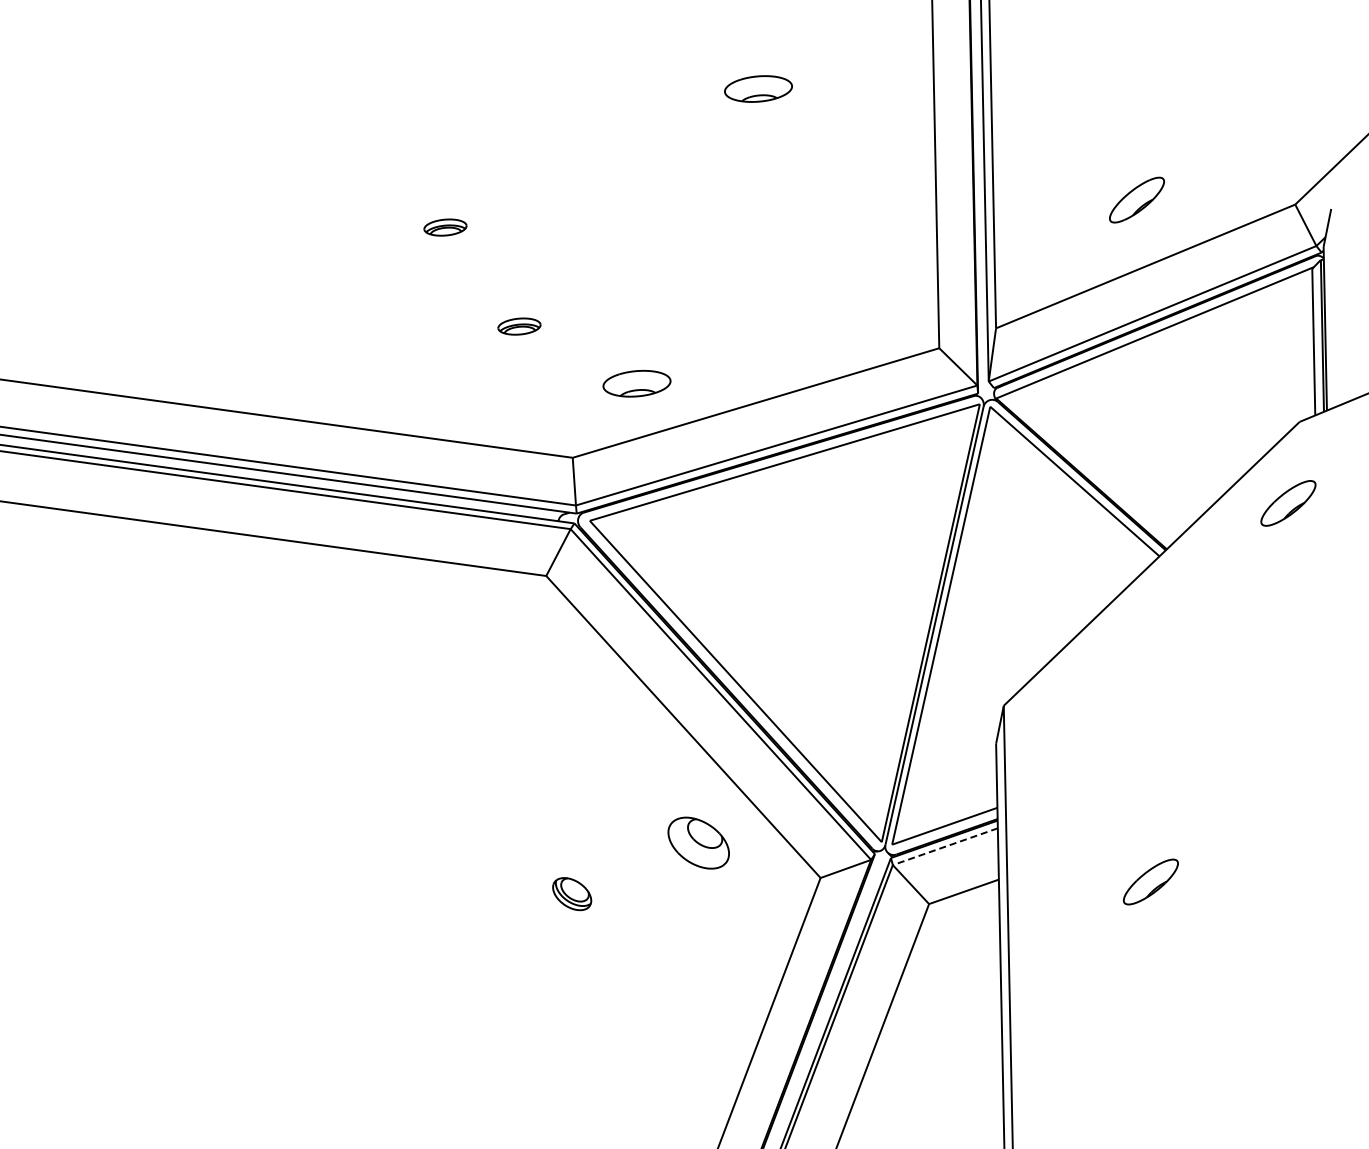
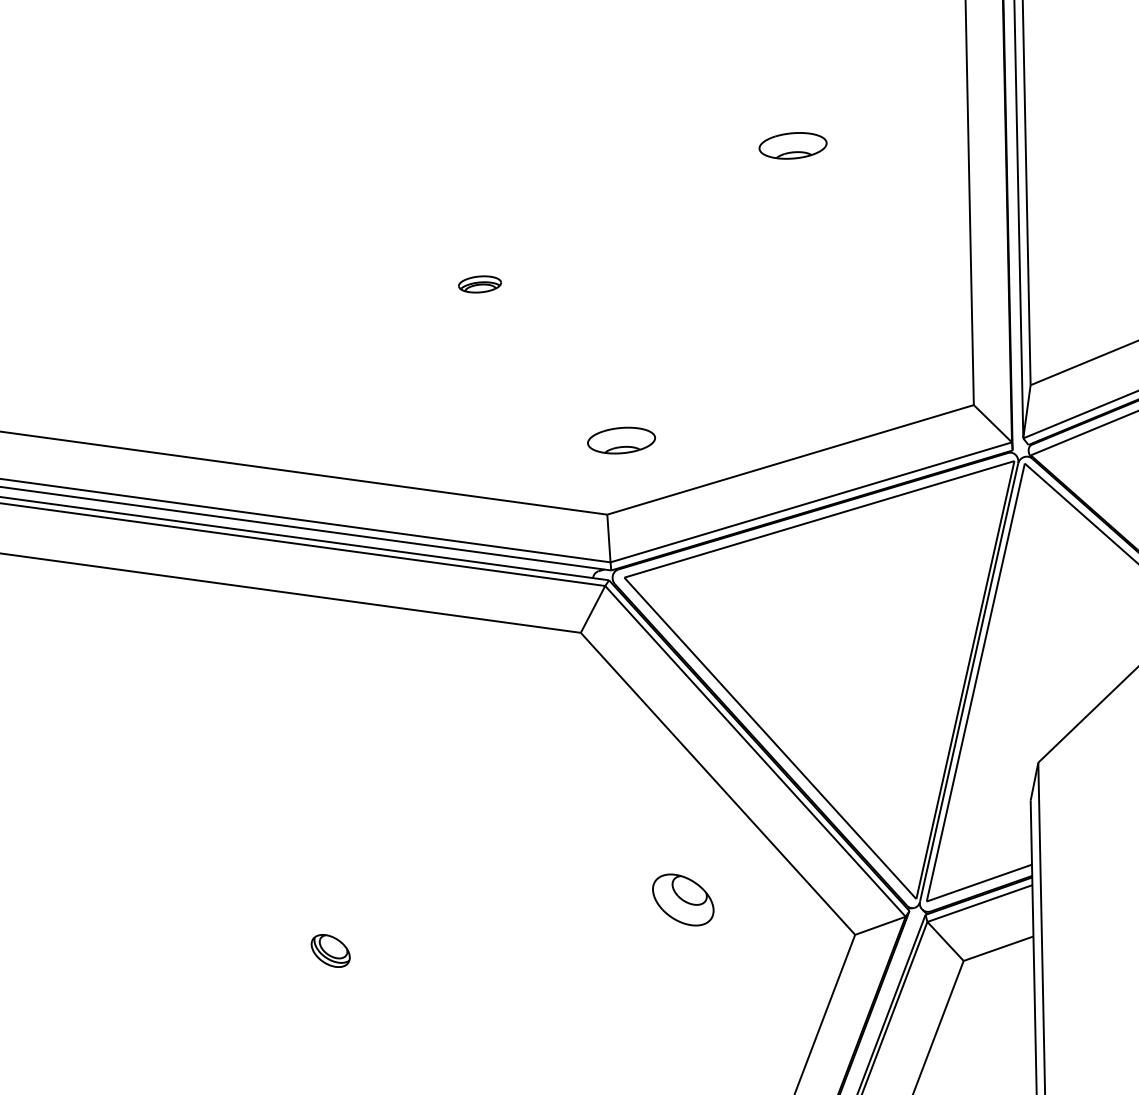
part: (519, 326) -> (554, 383), removed
part: (636, 383) -> (621, 440), moved
part: (698, 842) -> (683, 899), moved
line: (945, 846) -> (980, 903), dashed -> solid
part: (572, 894) -> (331, 951), moved

